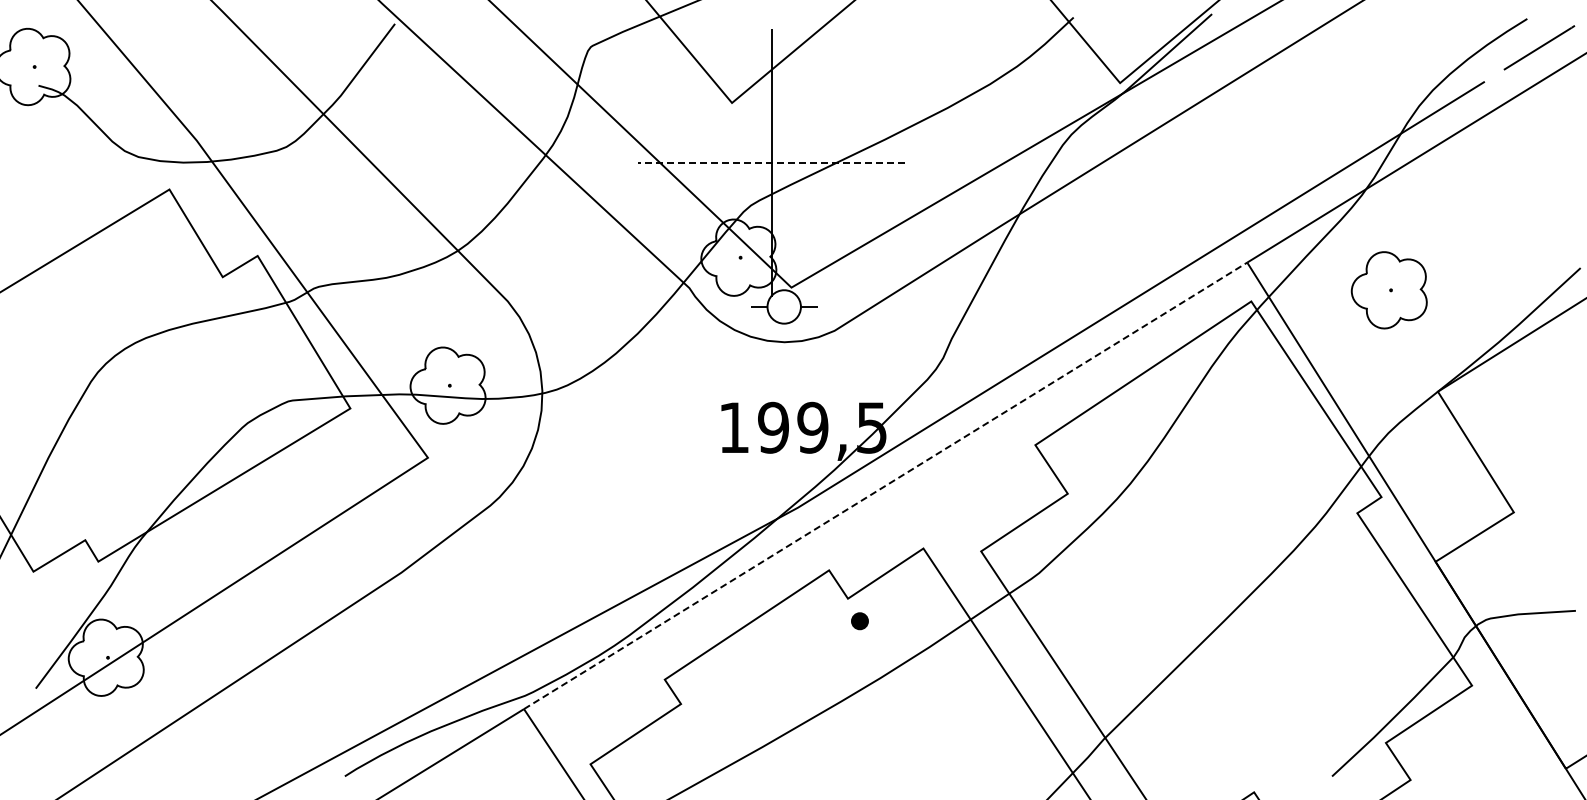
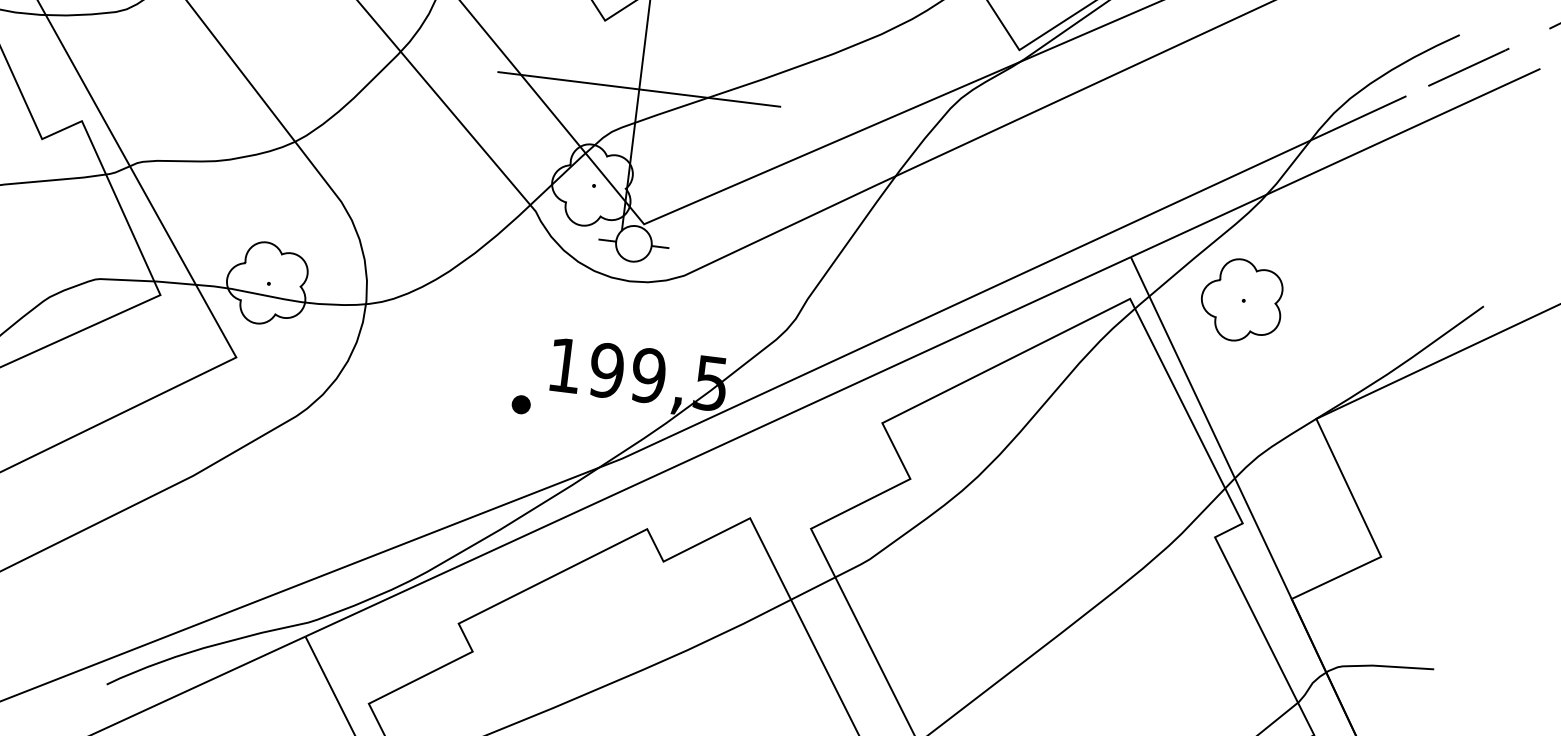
line: (771, 162) -> (639, 88), dashed -> solid
part: (1388, 290) -> (1241, 300), moved
line: (885, 485) -> (718, 446), dashed -> solid
part: (859, 621) -> (520, 404), moved

